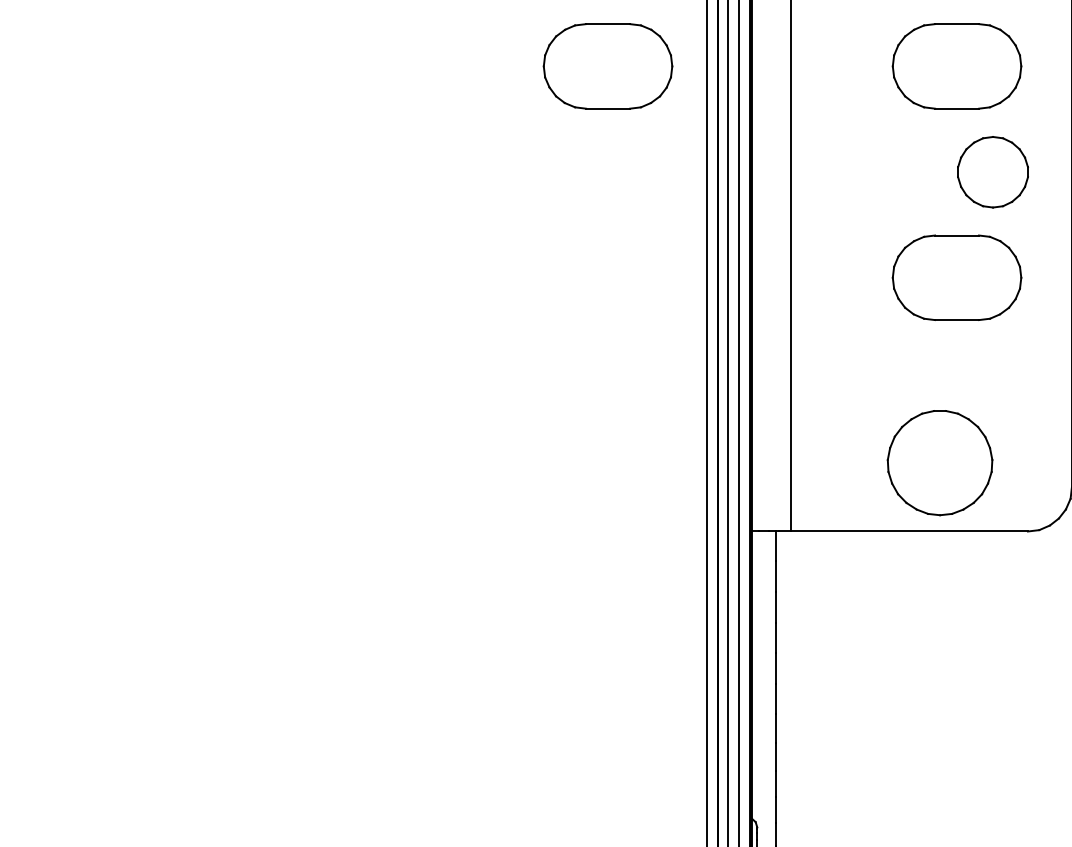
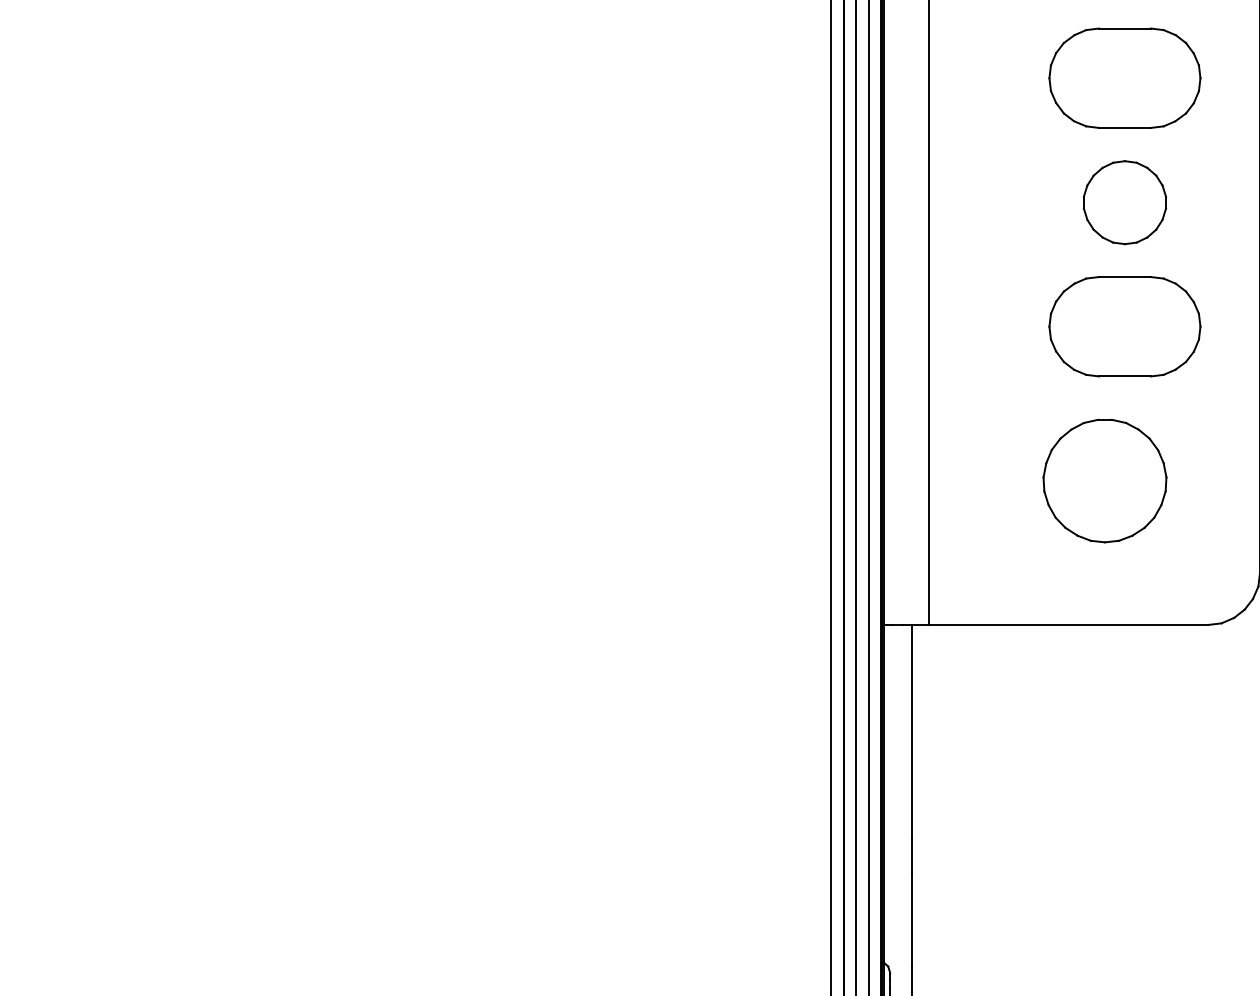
part: (607, 66) -> (714, 78), removed
part: (992, 172) -> (1124, 202), moved
part: (939, 463) -> (1104, 481), moved

